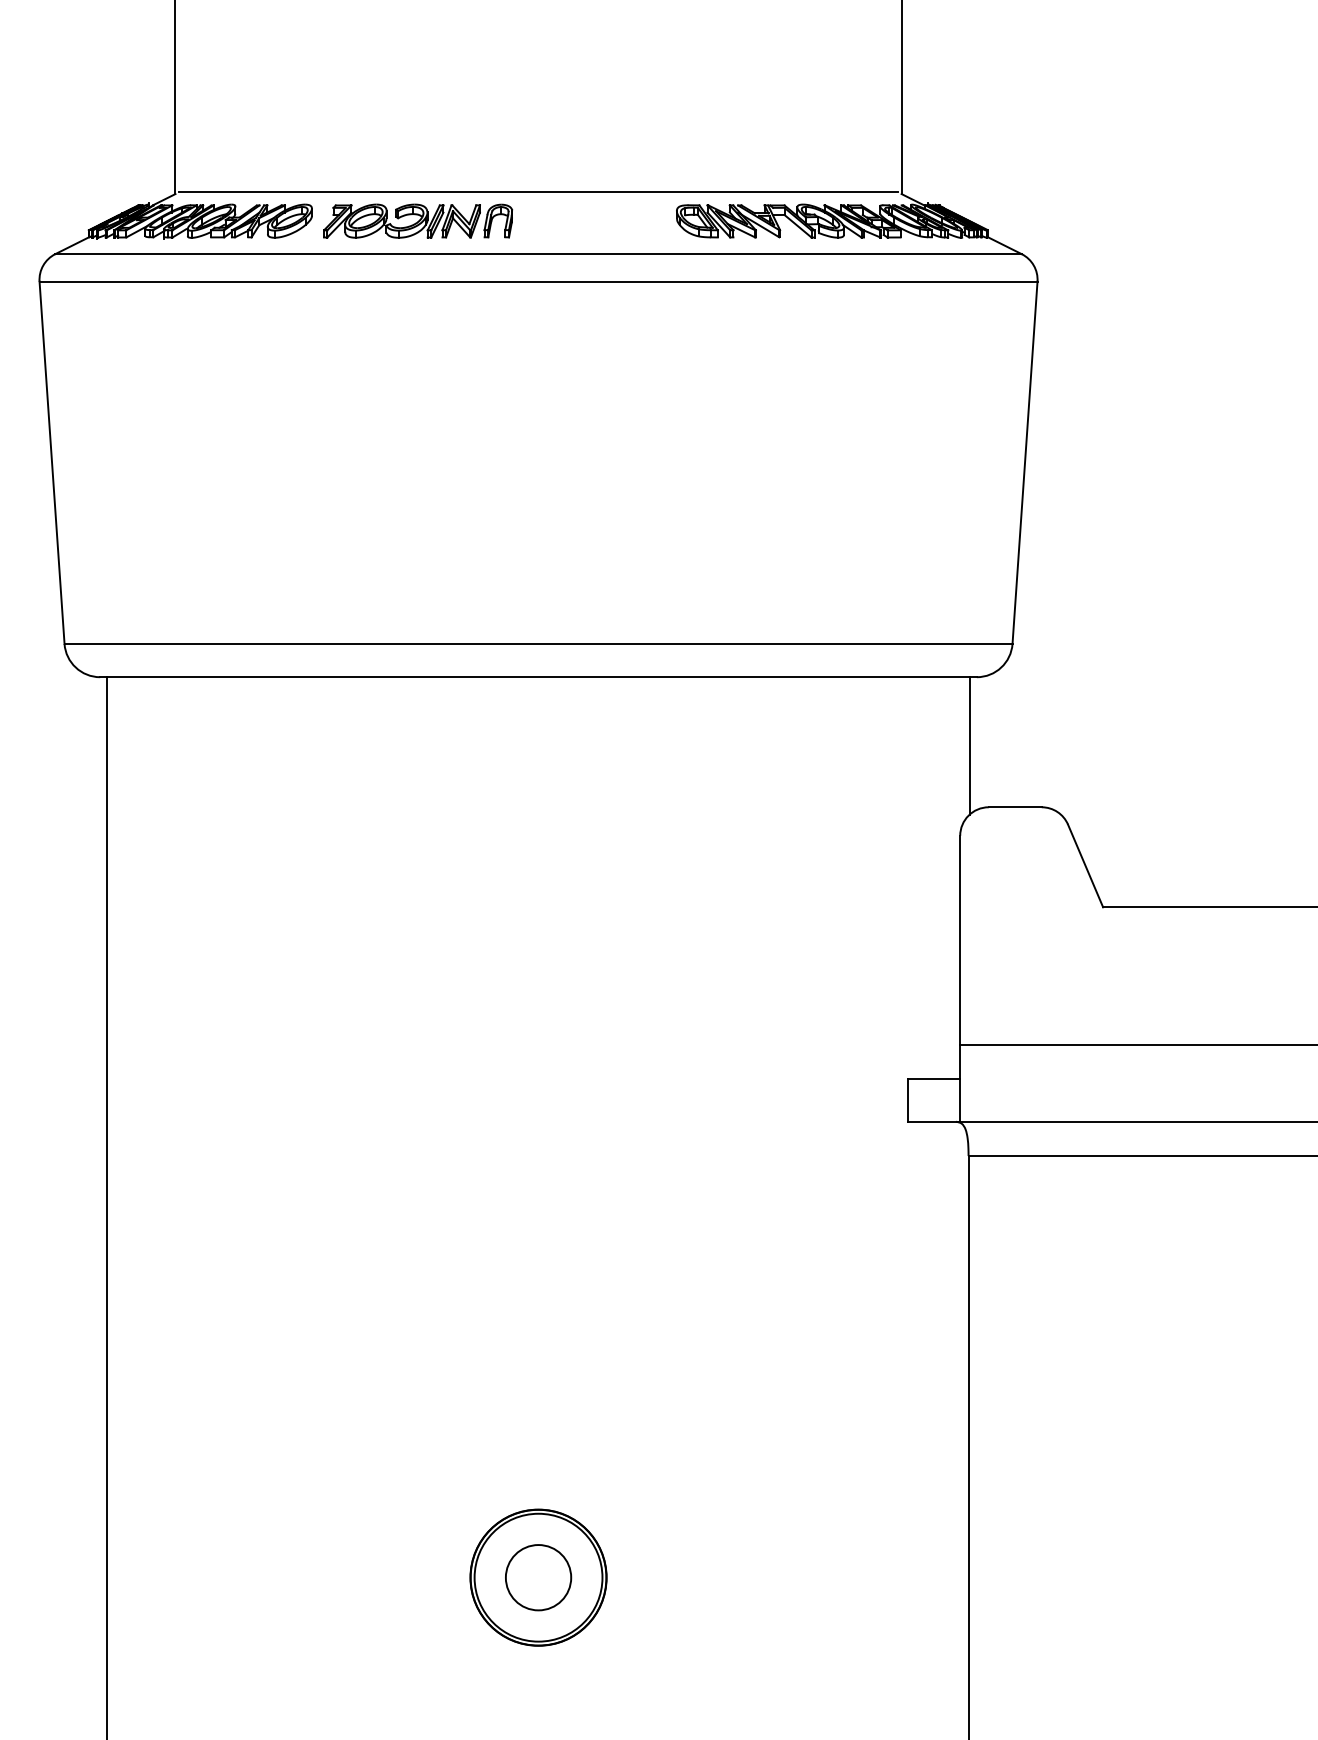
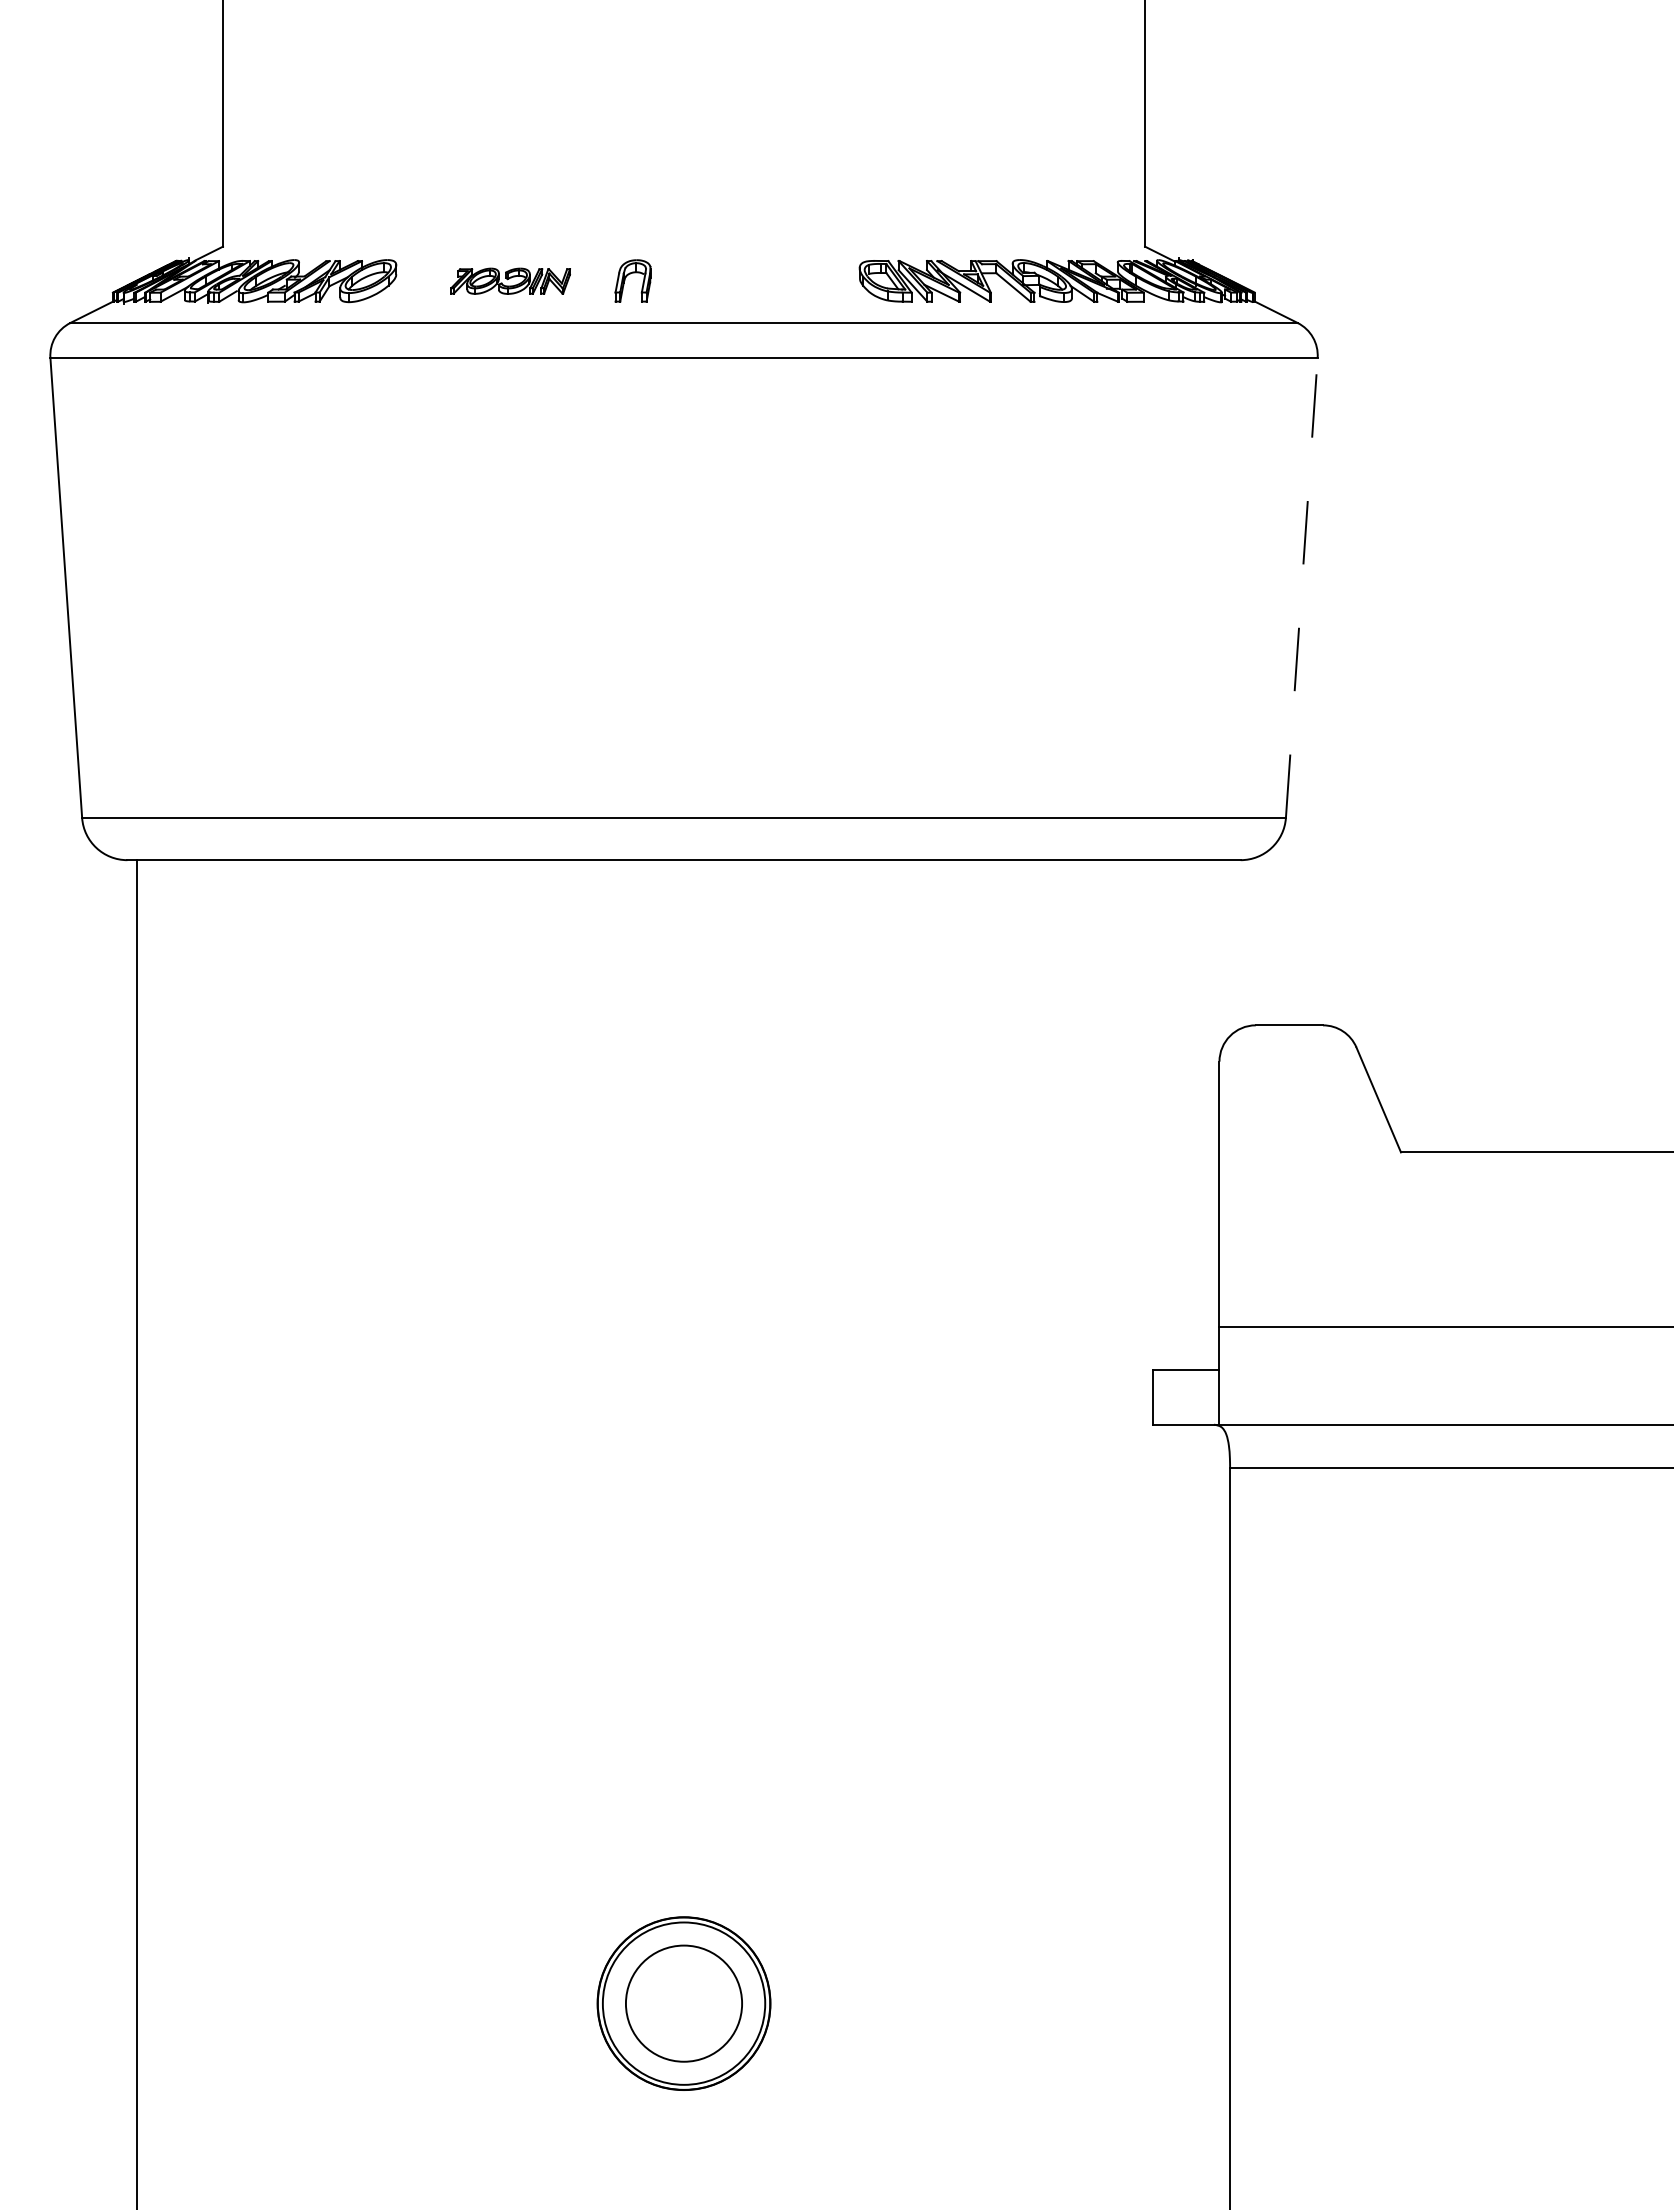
line: (538, 192) -> (683, 244), removed
part: (401, 221) -> (510, 281), size x0.6
line: (1024, 462) -> (1301, 587), solid -> dashed
line: (969, 745) -> (1231, 947), removed
circle: (538, 1577) -> (683, 2003), size x1.4

